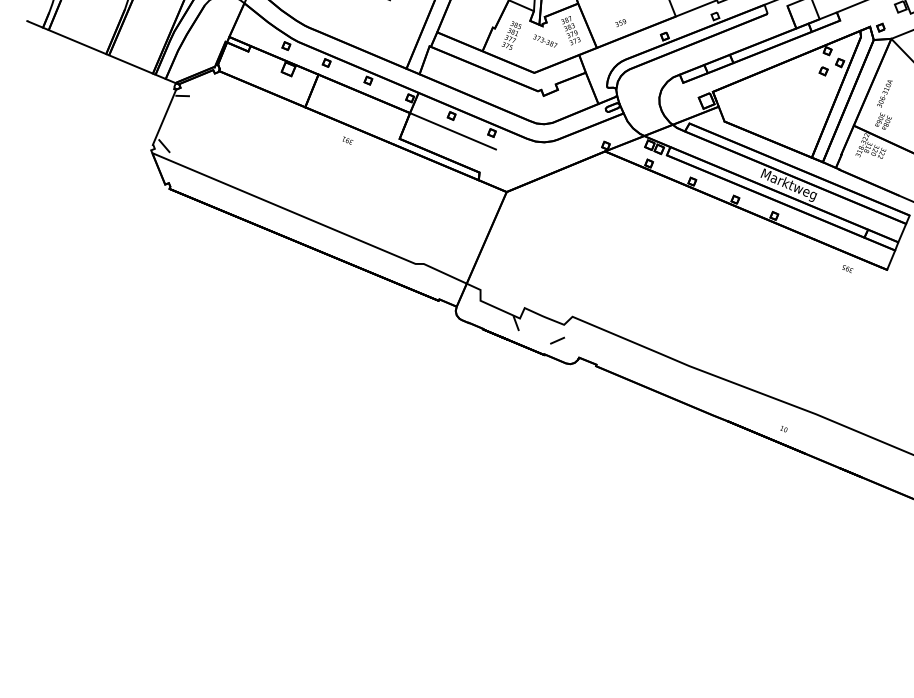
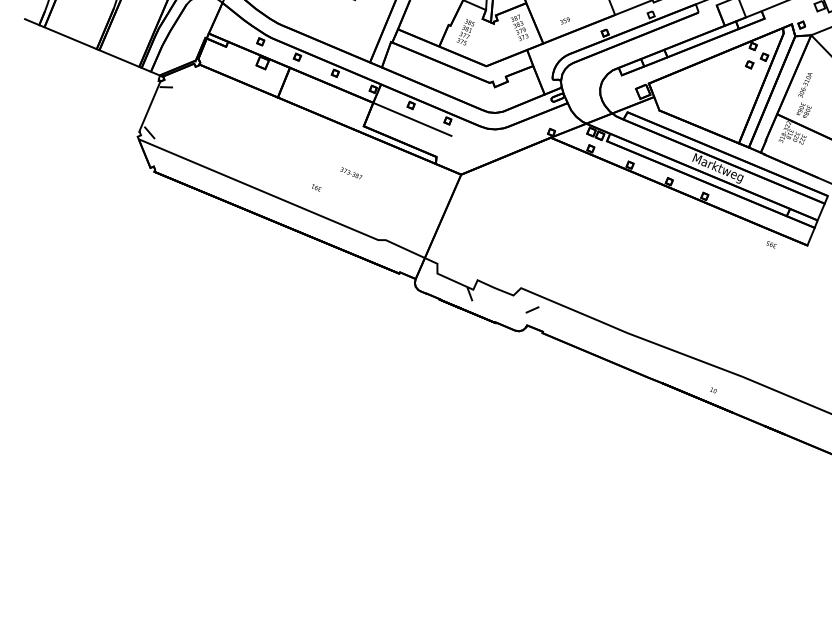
text: (545, 41) -> (351, 173), moved
text: (347, 140) -> (316, 187), moved
line: (557, 340) -> (532, 309), moved

